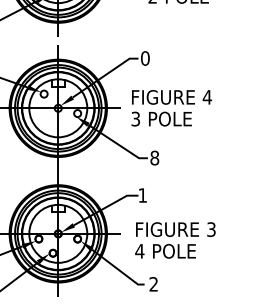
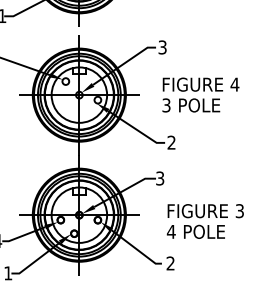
text: (145, 58) -> (162, 47), 0 -> 3
text: (171, 107) -> (200, 94), moved
text: (154, 157) -> (171, 142), 8 -> 2
text: (143, 195) -> (160, 178), 1 -> 3
text: (174, 240) -> (204, 221), moved

